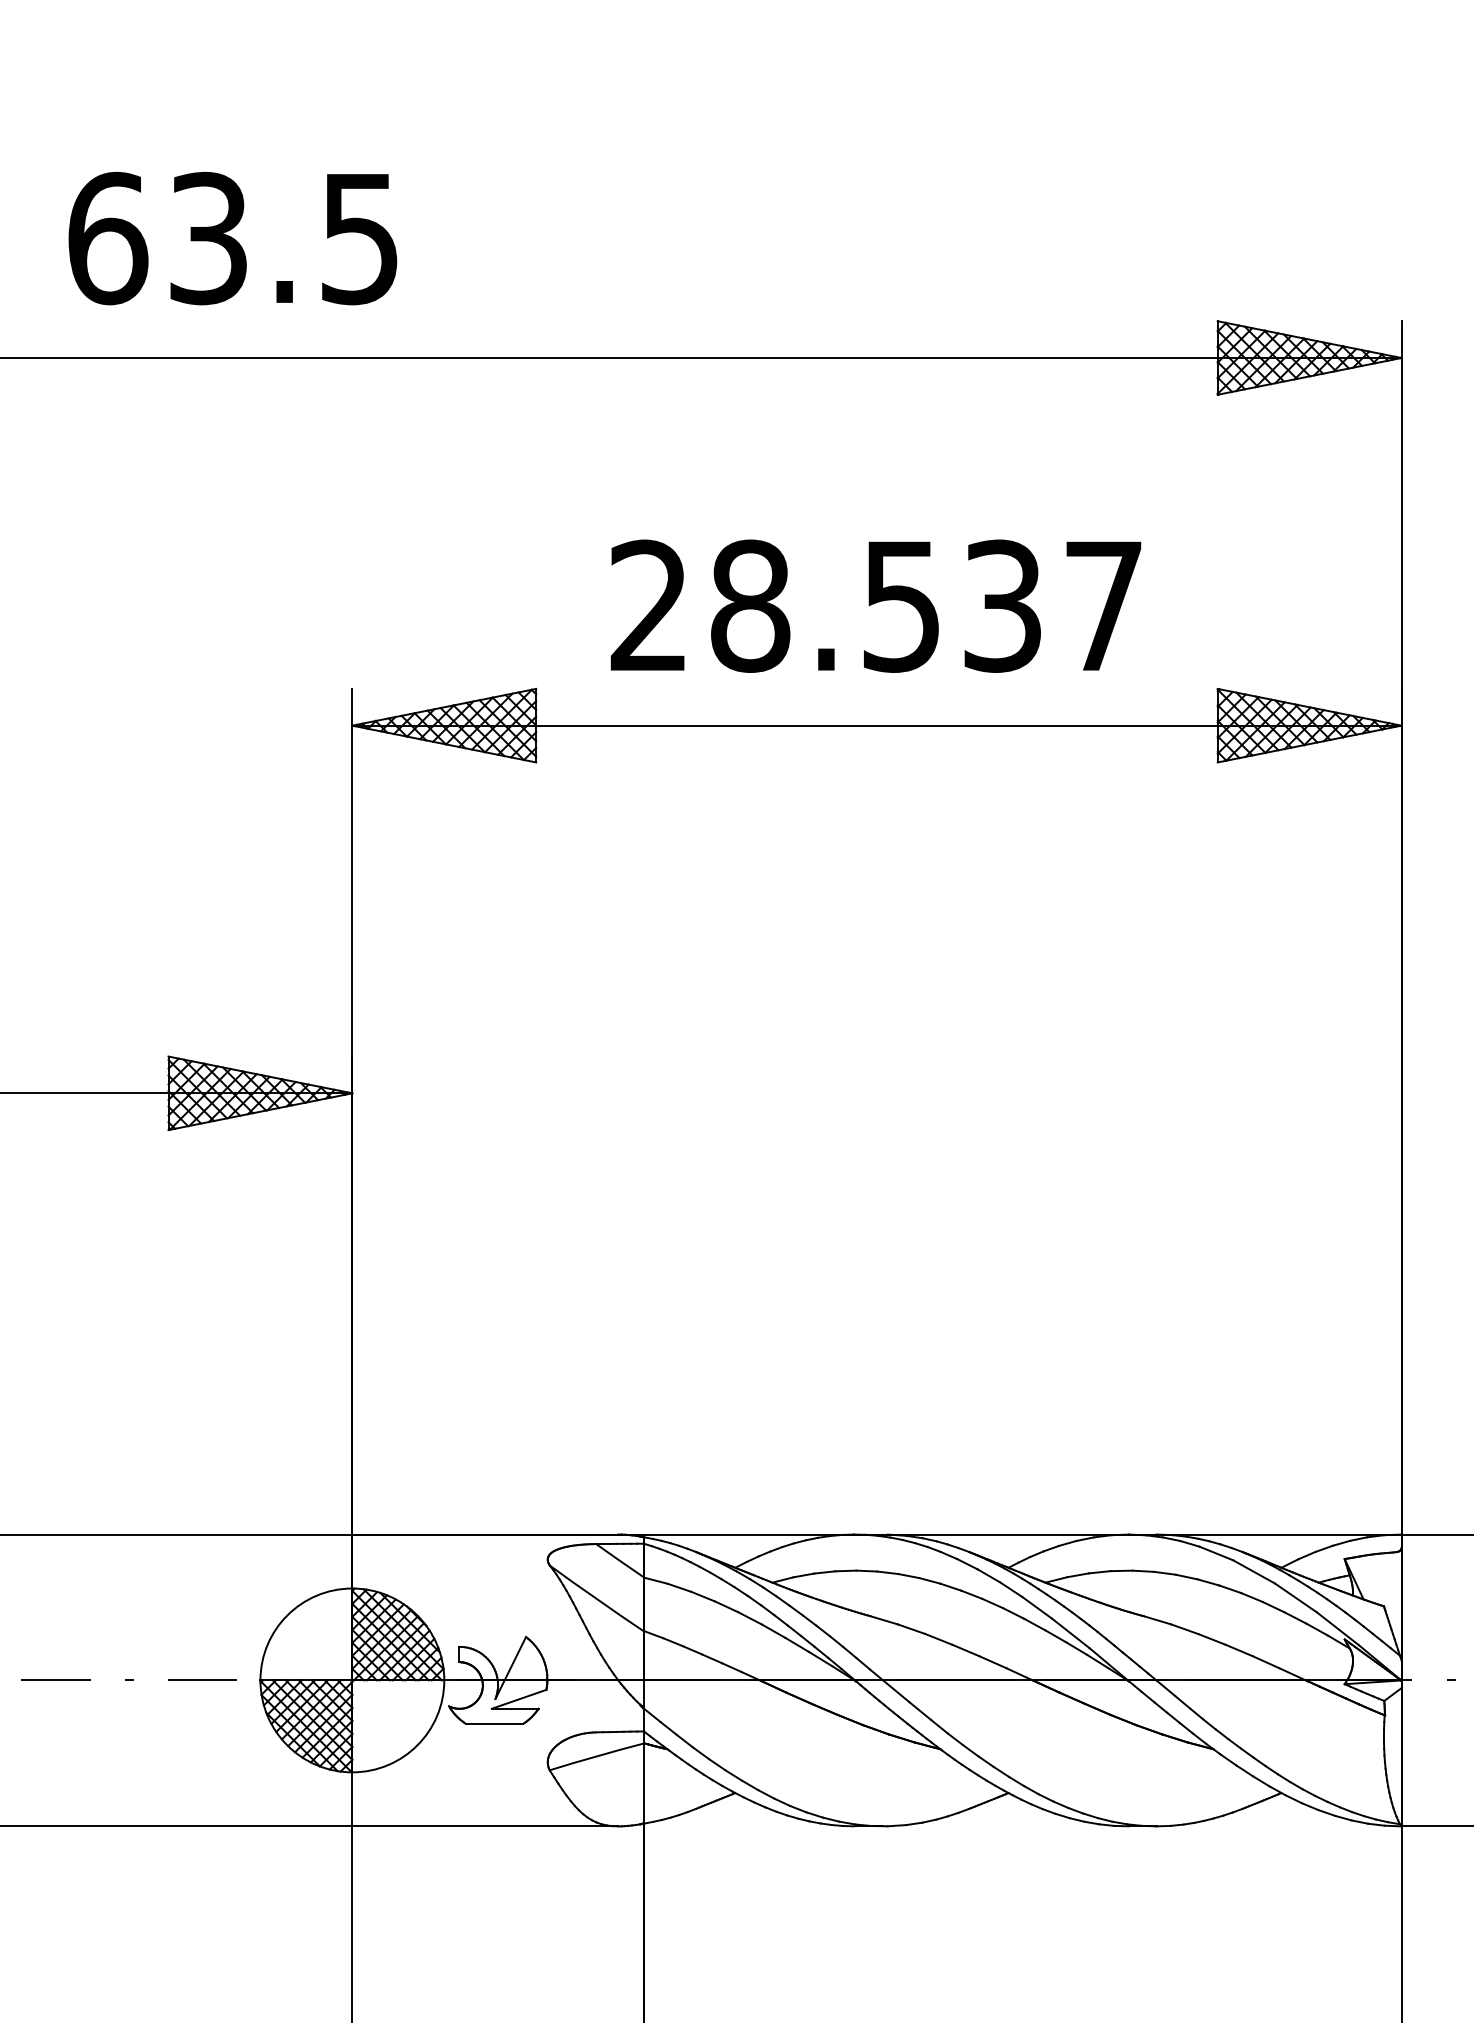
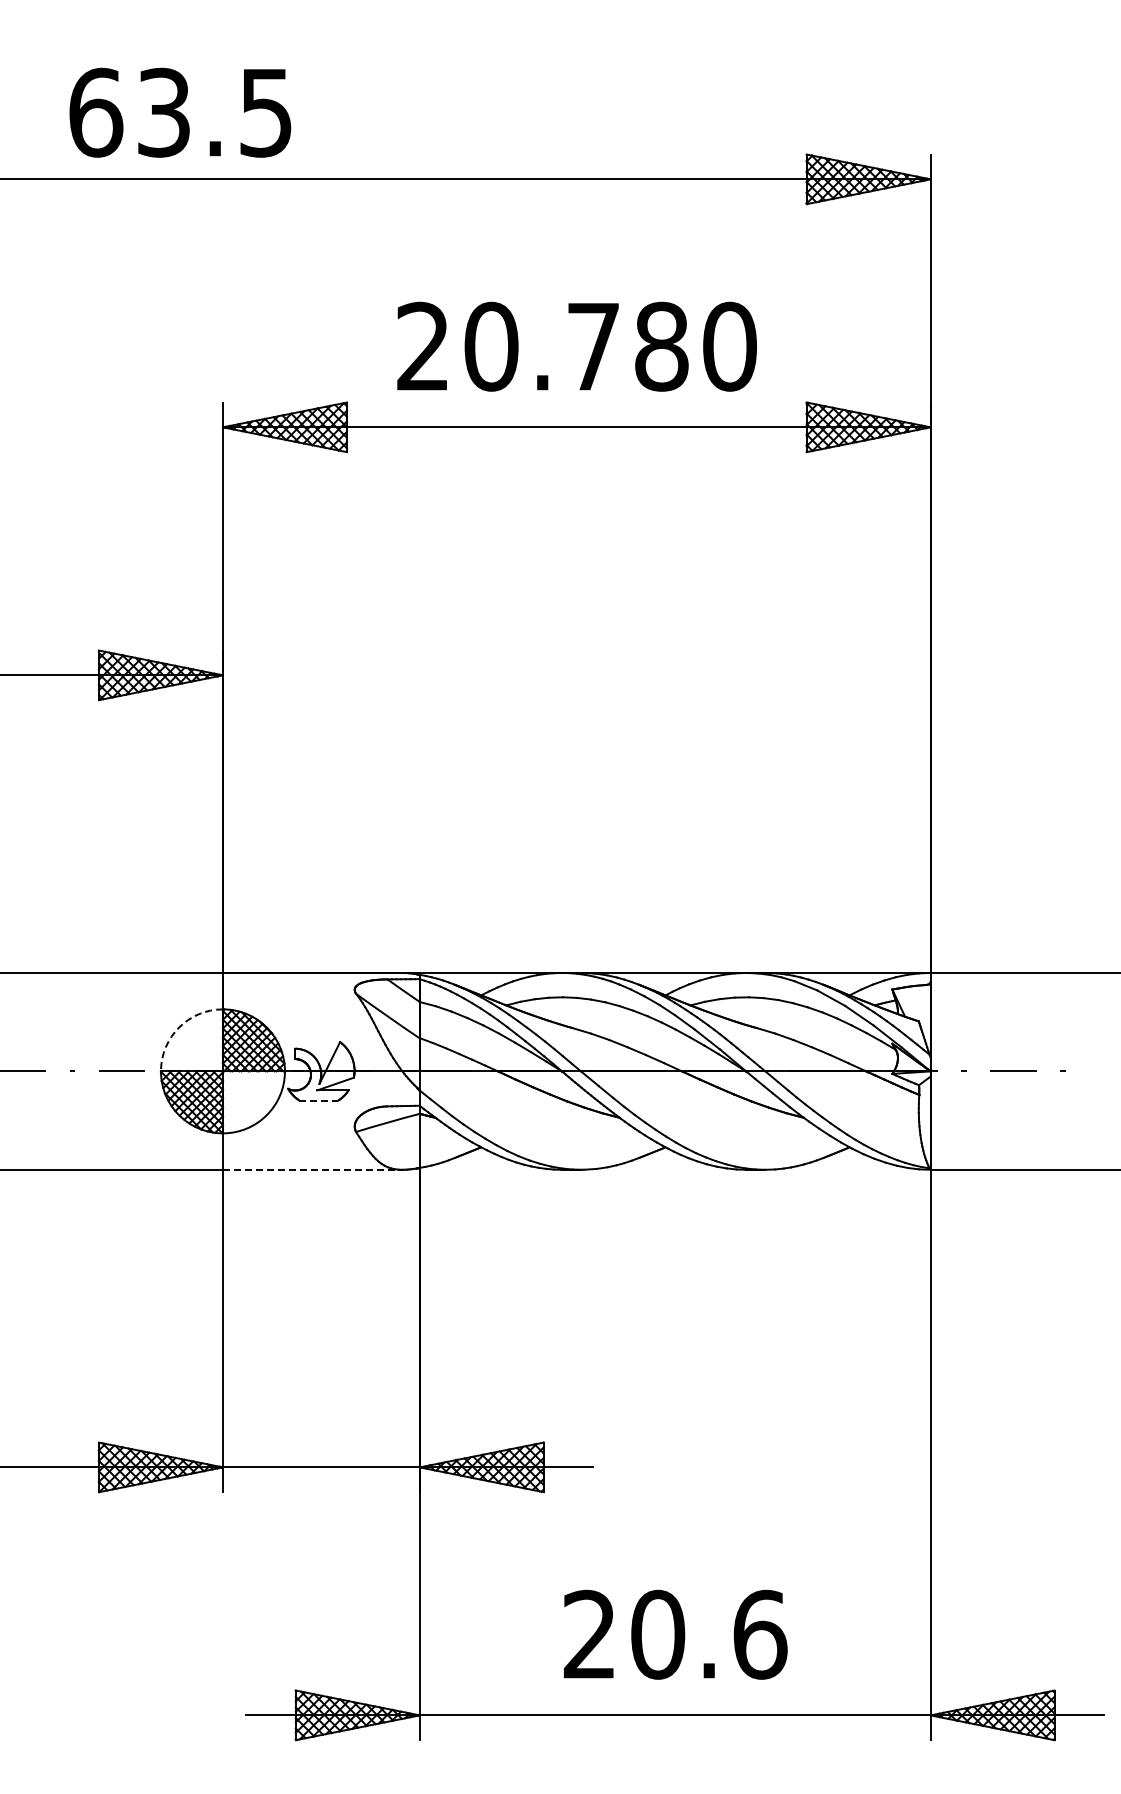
text: (233, 238) -> (180, 112), moved
text: (926, 605) -> (610, 346), 28.537 -> 20.780
arc: (287, 1615) -> (179, 1027), solid -> dashed
line: (495, 1723) -> (319, 1100), solid -> dashed
line: (485, 1825) -> (312, 1169), solid -> dashed

